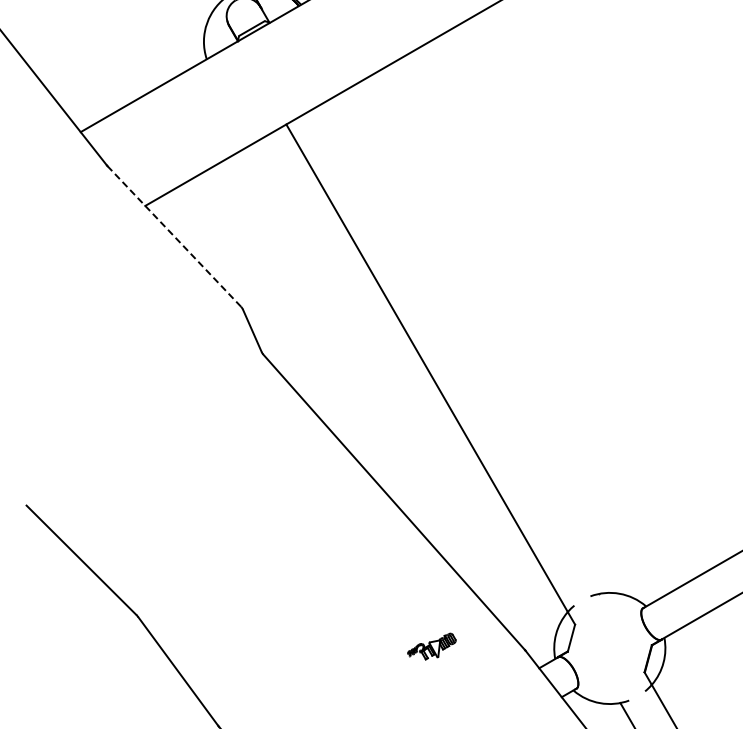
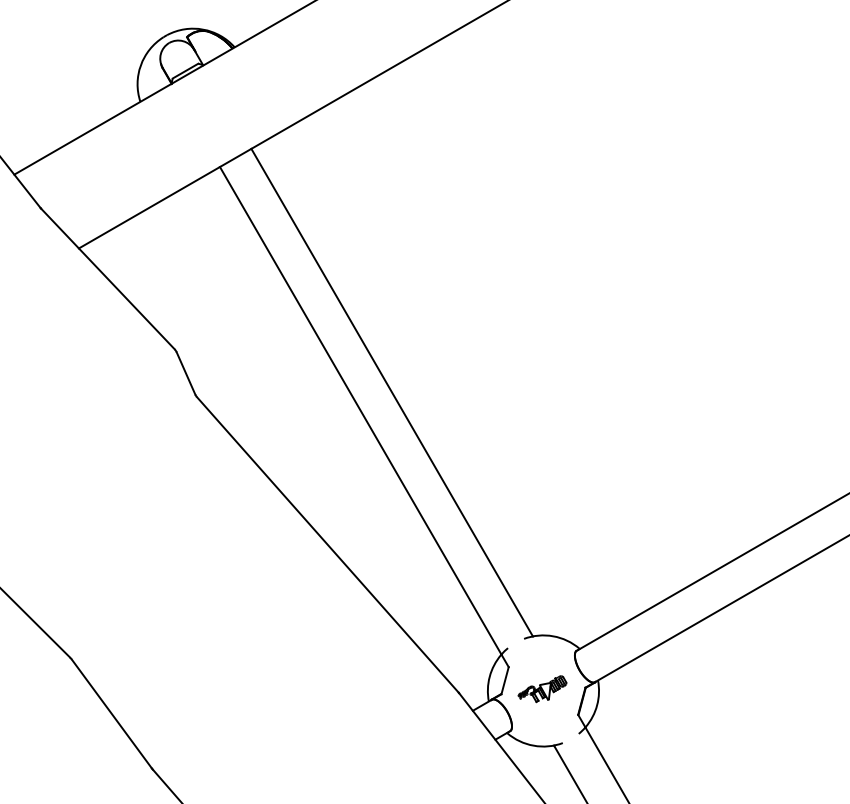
line: (173, 235) -> (107, 278), dashed -> solid
line: (457, 349) -> (391, 392), added
part: (431, 646) -> (542, 689), moved

